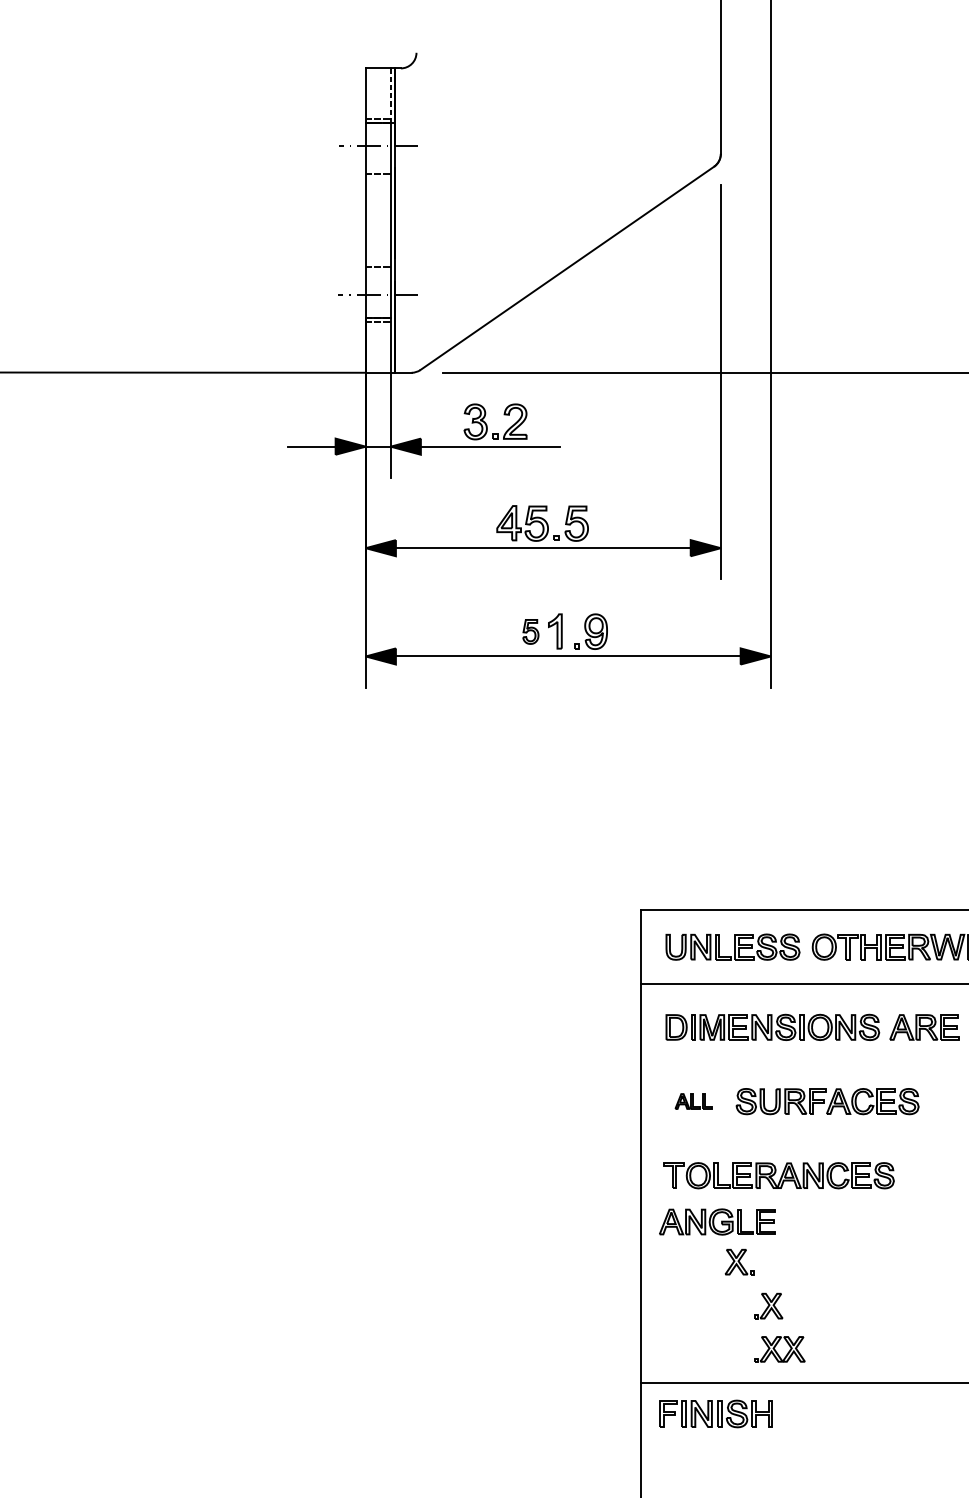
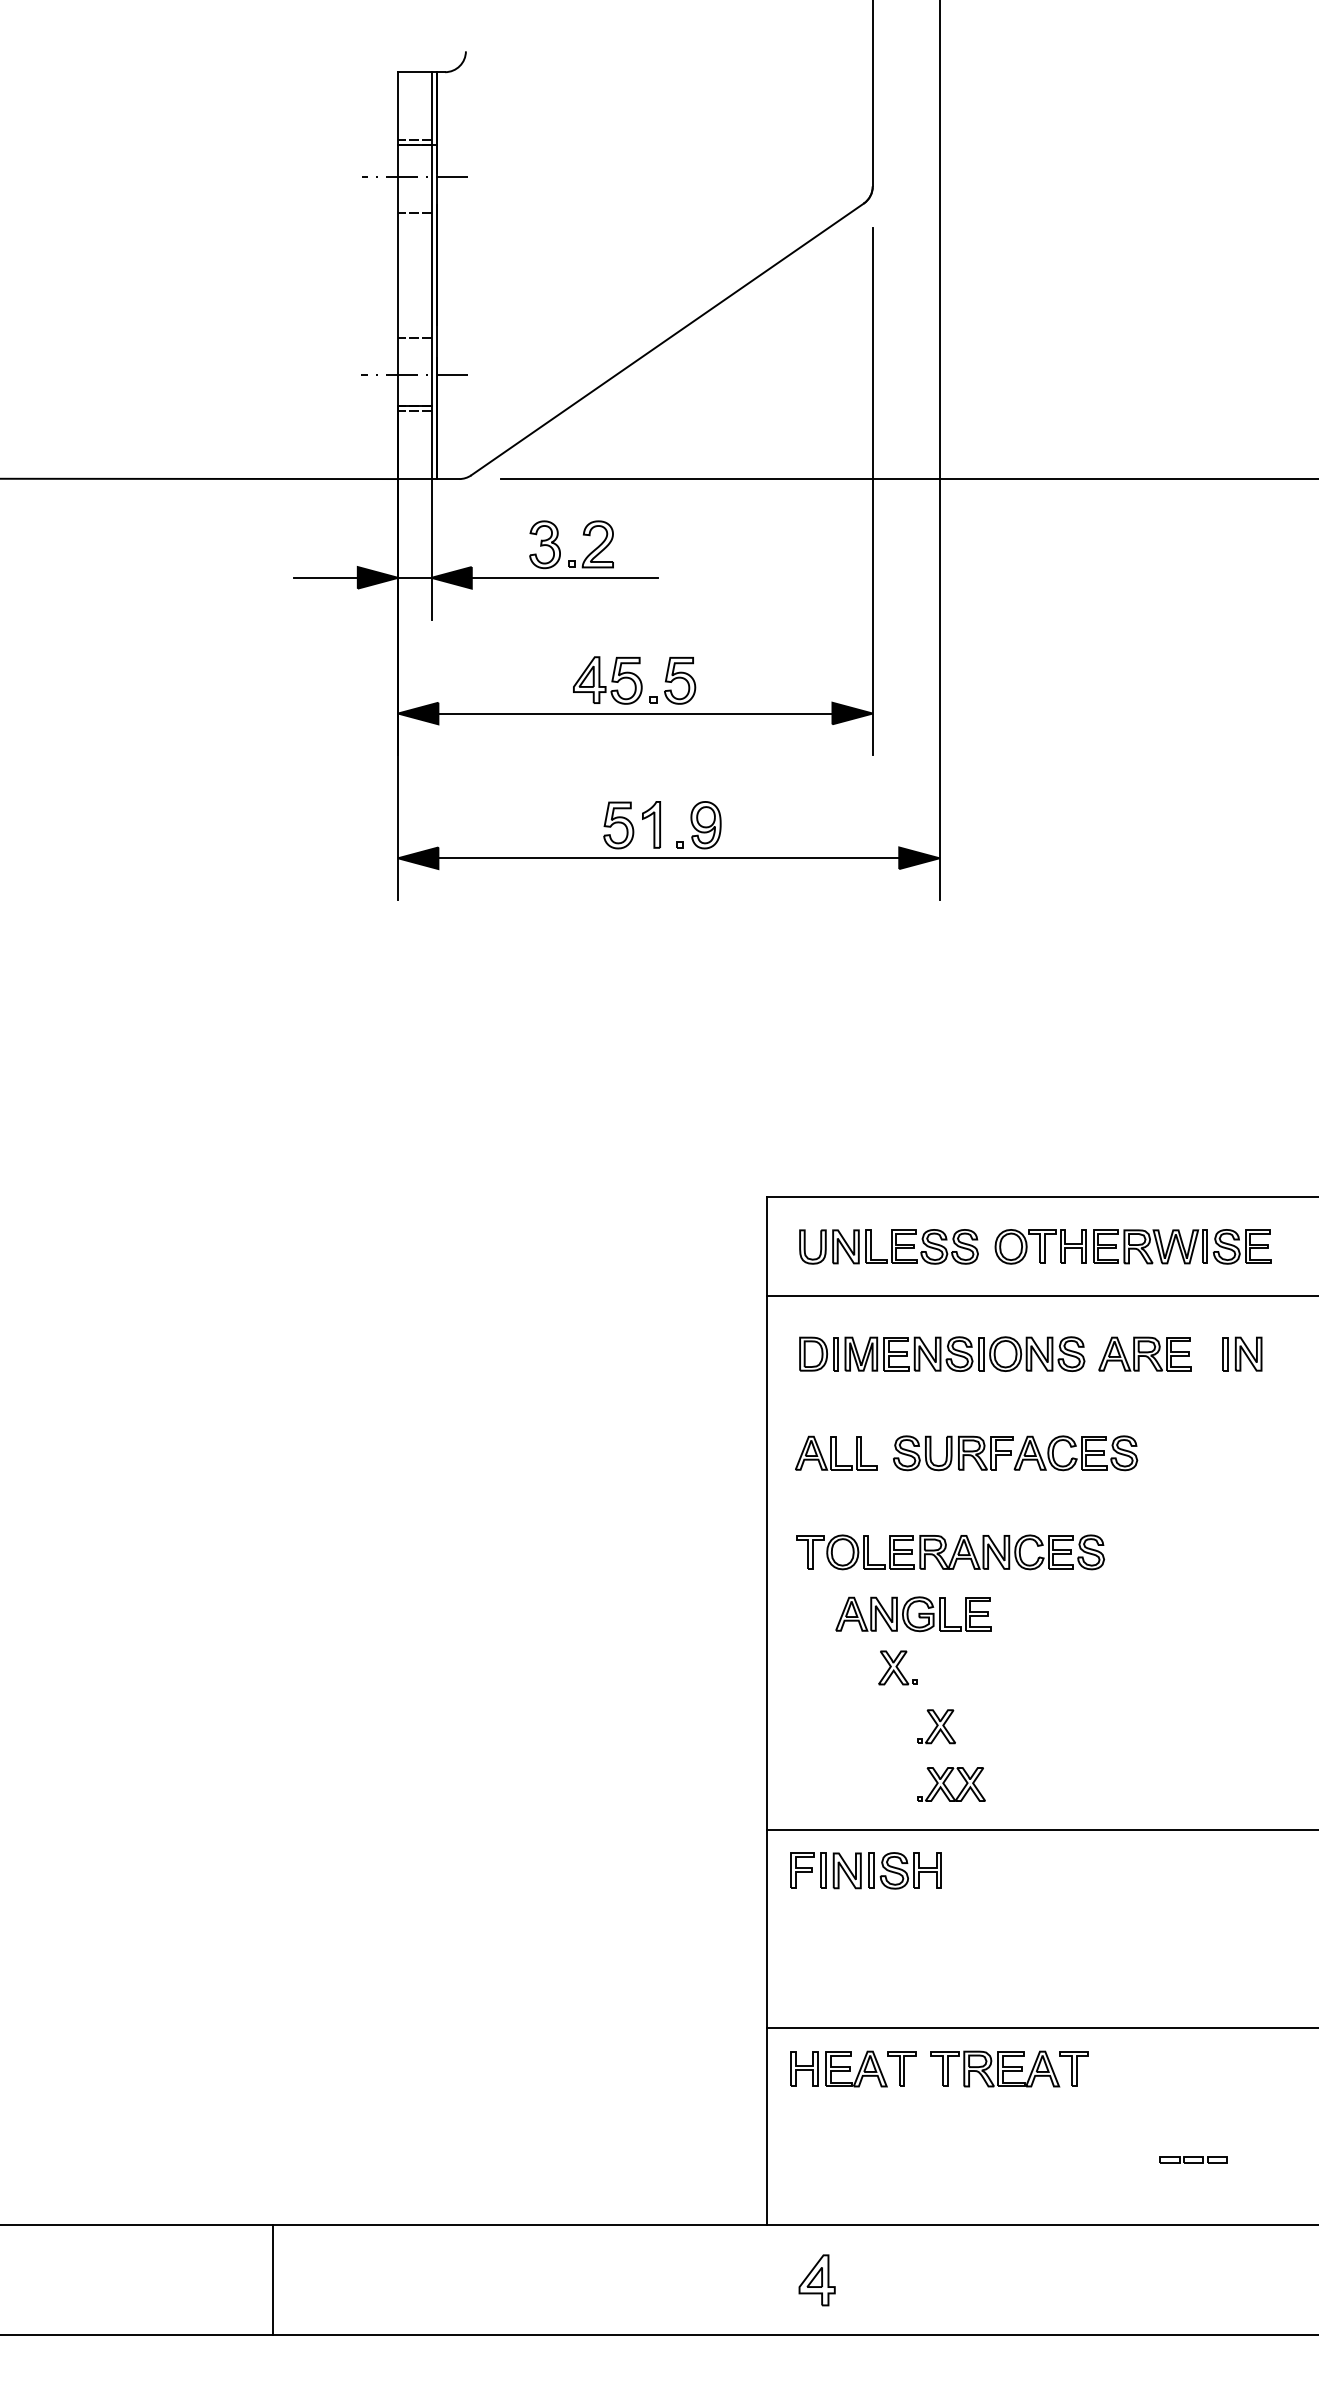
line: (390, 95) -> (431, 108), dashed -> solid
part: (530, 631) -> (618, 825), size x1.43
part: (693, 1101) -> (836, 1452), size x1.67
part: (717, 1222) -> (913, 1614), moved

